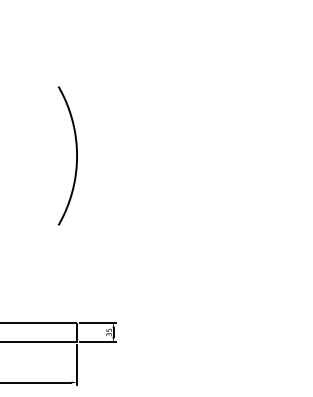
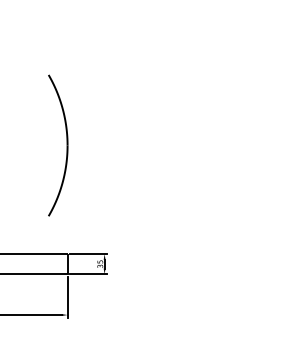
part: (76, 155) -> (66, 145), moved

